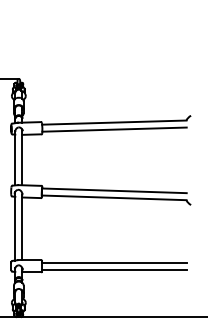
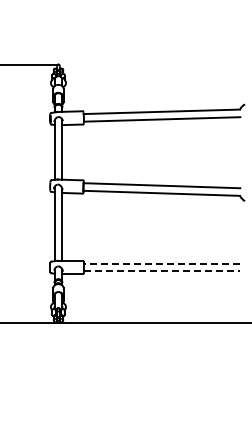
line: (113, 262) -> (161, 263), solid -> dashed
line: (114, 270) -> (162, 271), solid -> dashed

